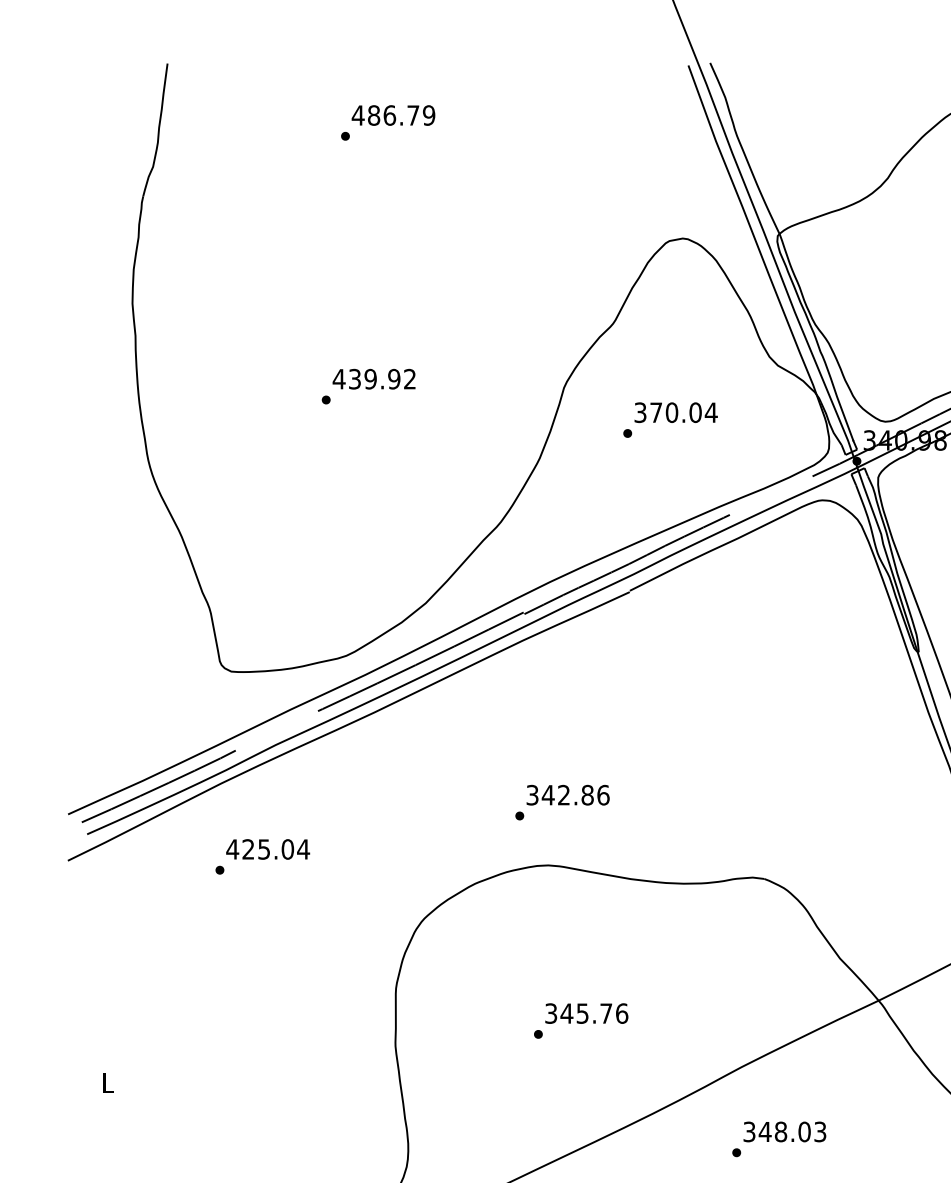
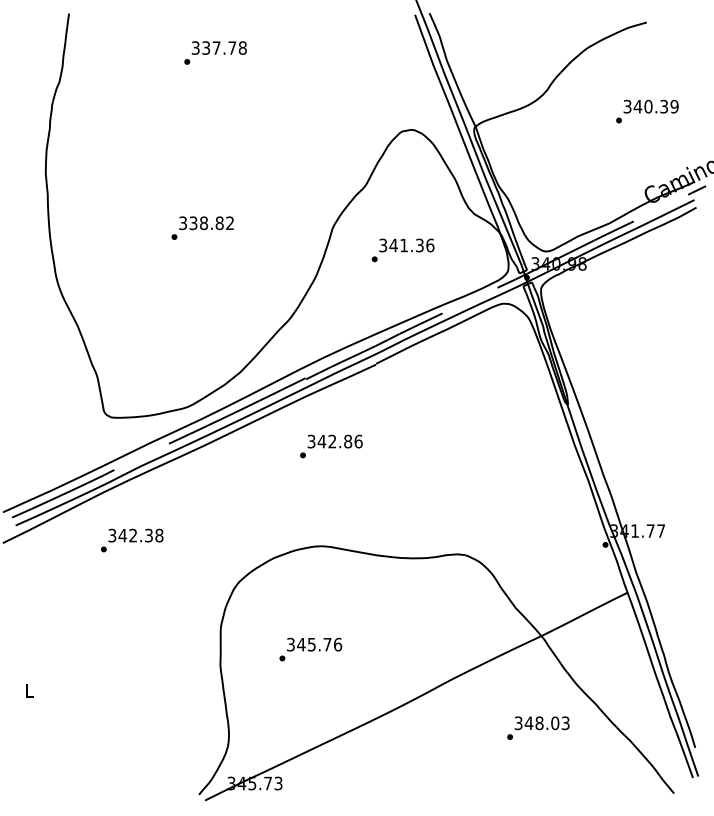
text: (392, 114) -> (218, 47), 486.79 -> 337.78
text: (365, 379) -> (200, 223), 439.92 -> 338.82
text: (683, 412) -> (411, 245), 370.04 -> 341.36
text: (562, 802) -> (331, 446), moved
text: (267, 849) -> (135, 535), 425.04 -> 342.38
text: (580, 1020) -> (310, 649), moved
text: (779, 1138) -> (538, 727), moved

